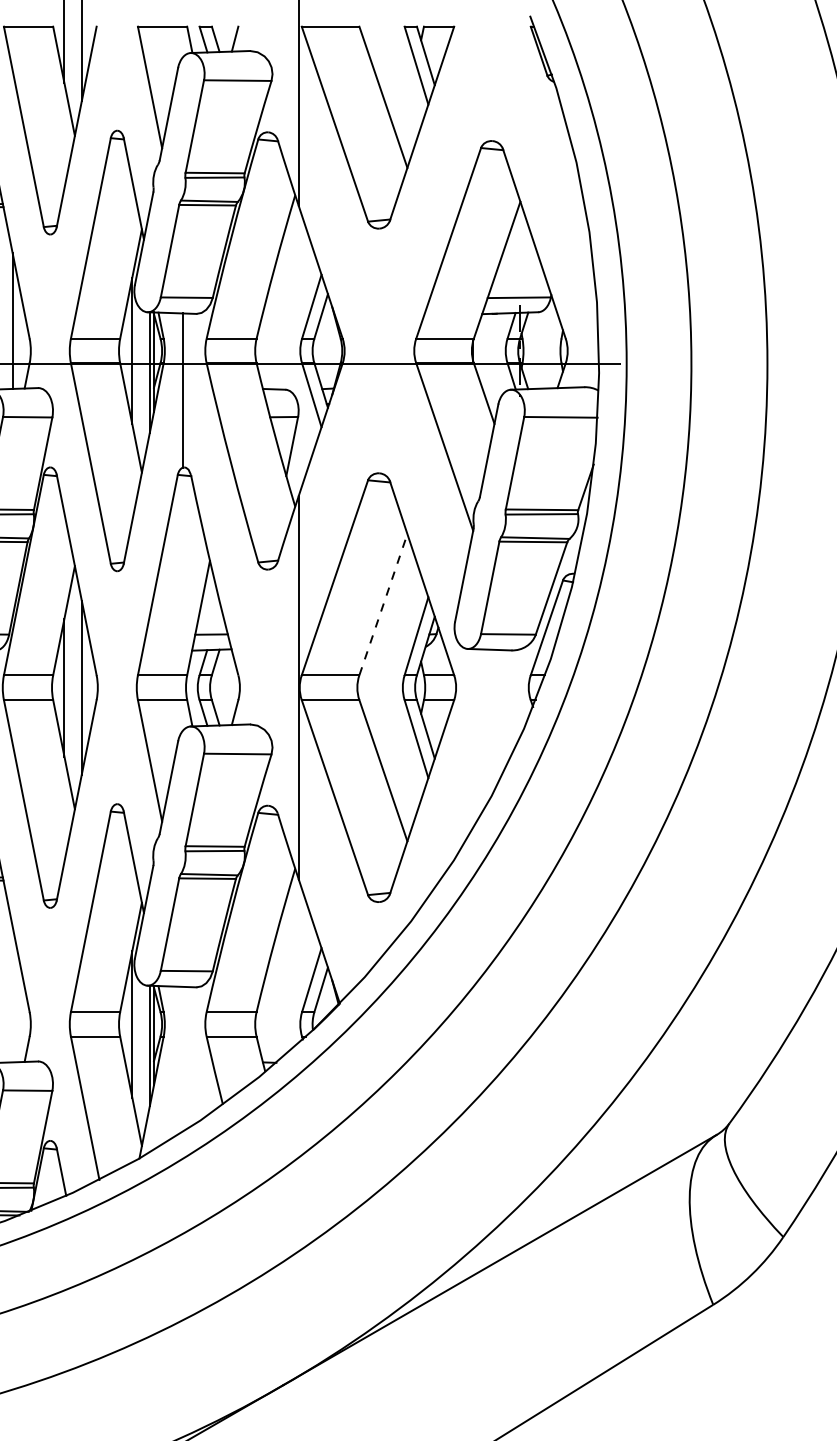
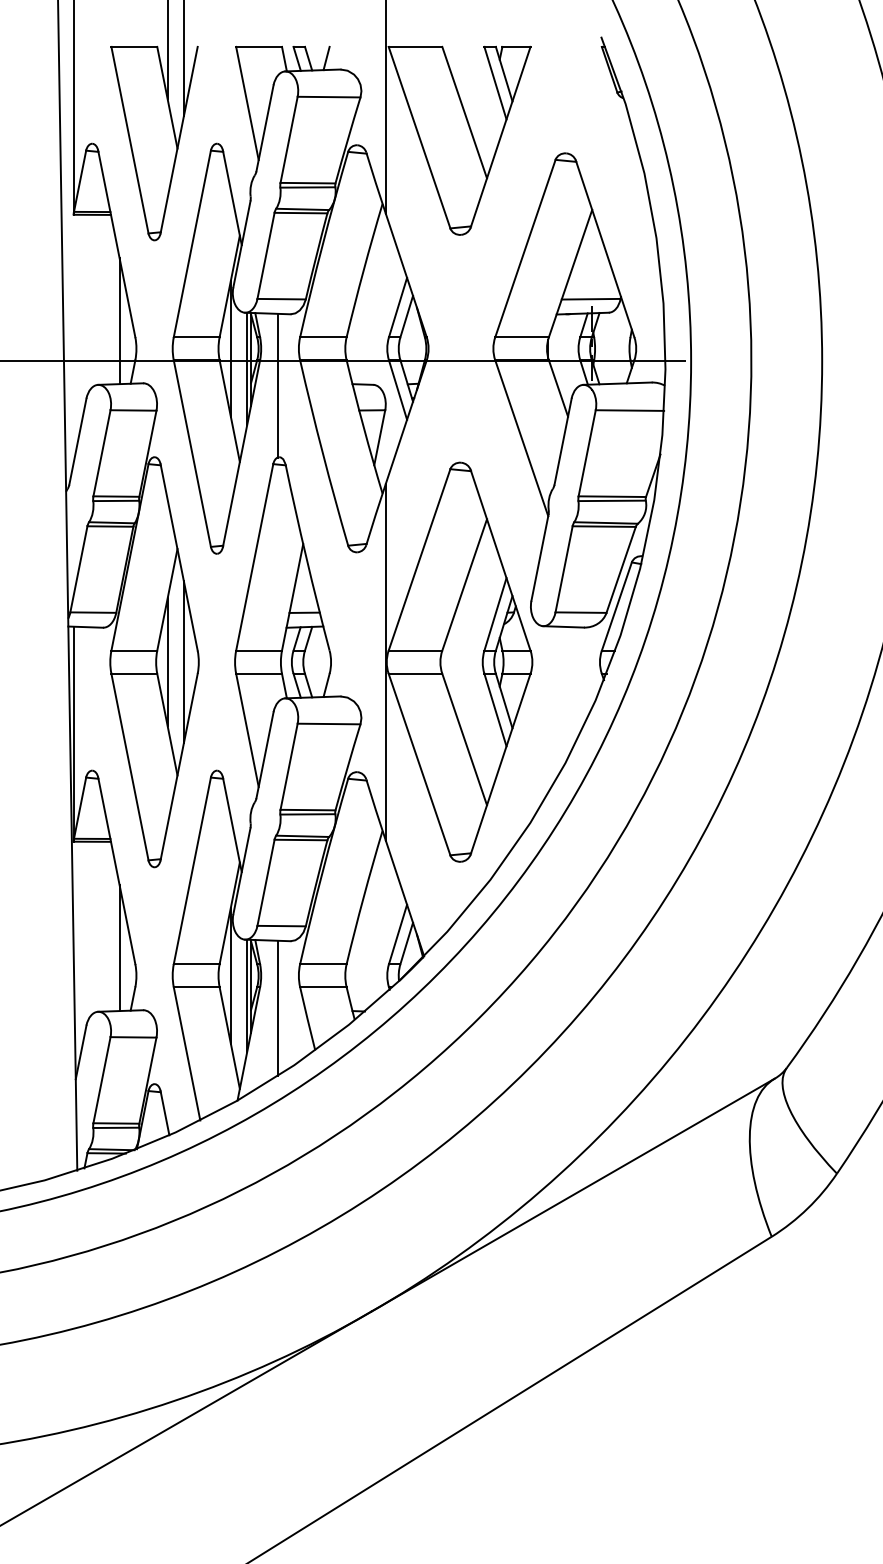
line: (383, 604) -> (464, 584), dashed -> solid
line: (12, 994) -> (119, 947), added
line: (182, 1059) -> (277, 1008), added

